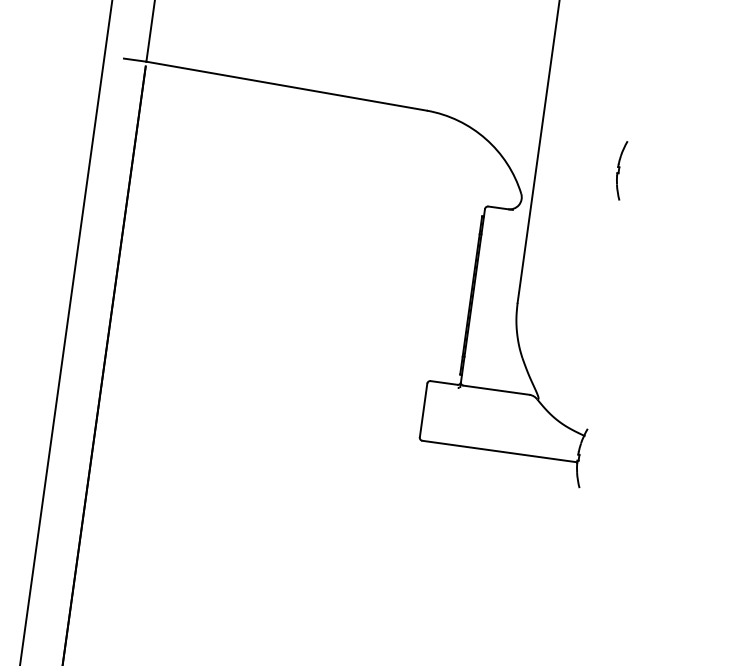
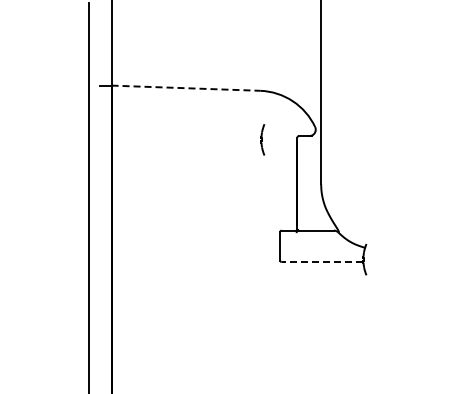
line: (287, 86) -> (186, 88), solid -> dashed
part: (619, 169) -> (262, 139), moved
line: (499, 452) -> (322, 262), solid -> dashed

